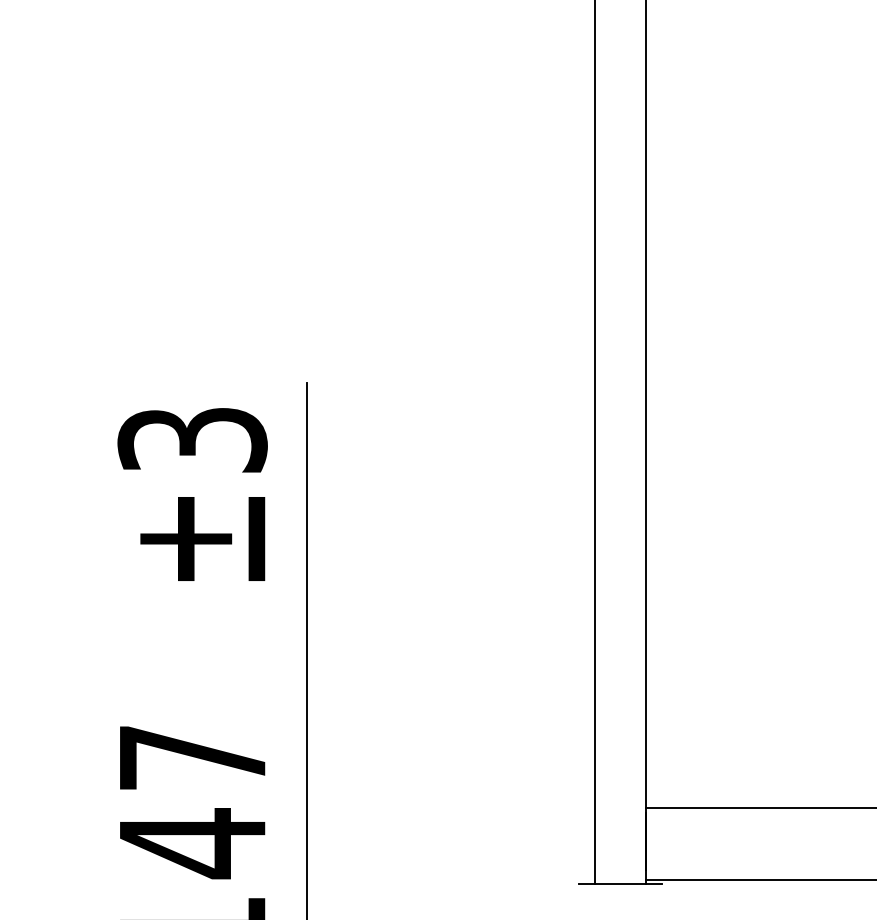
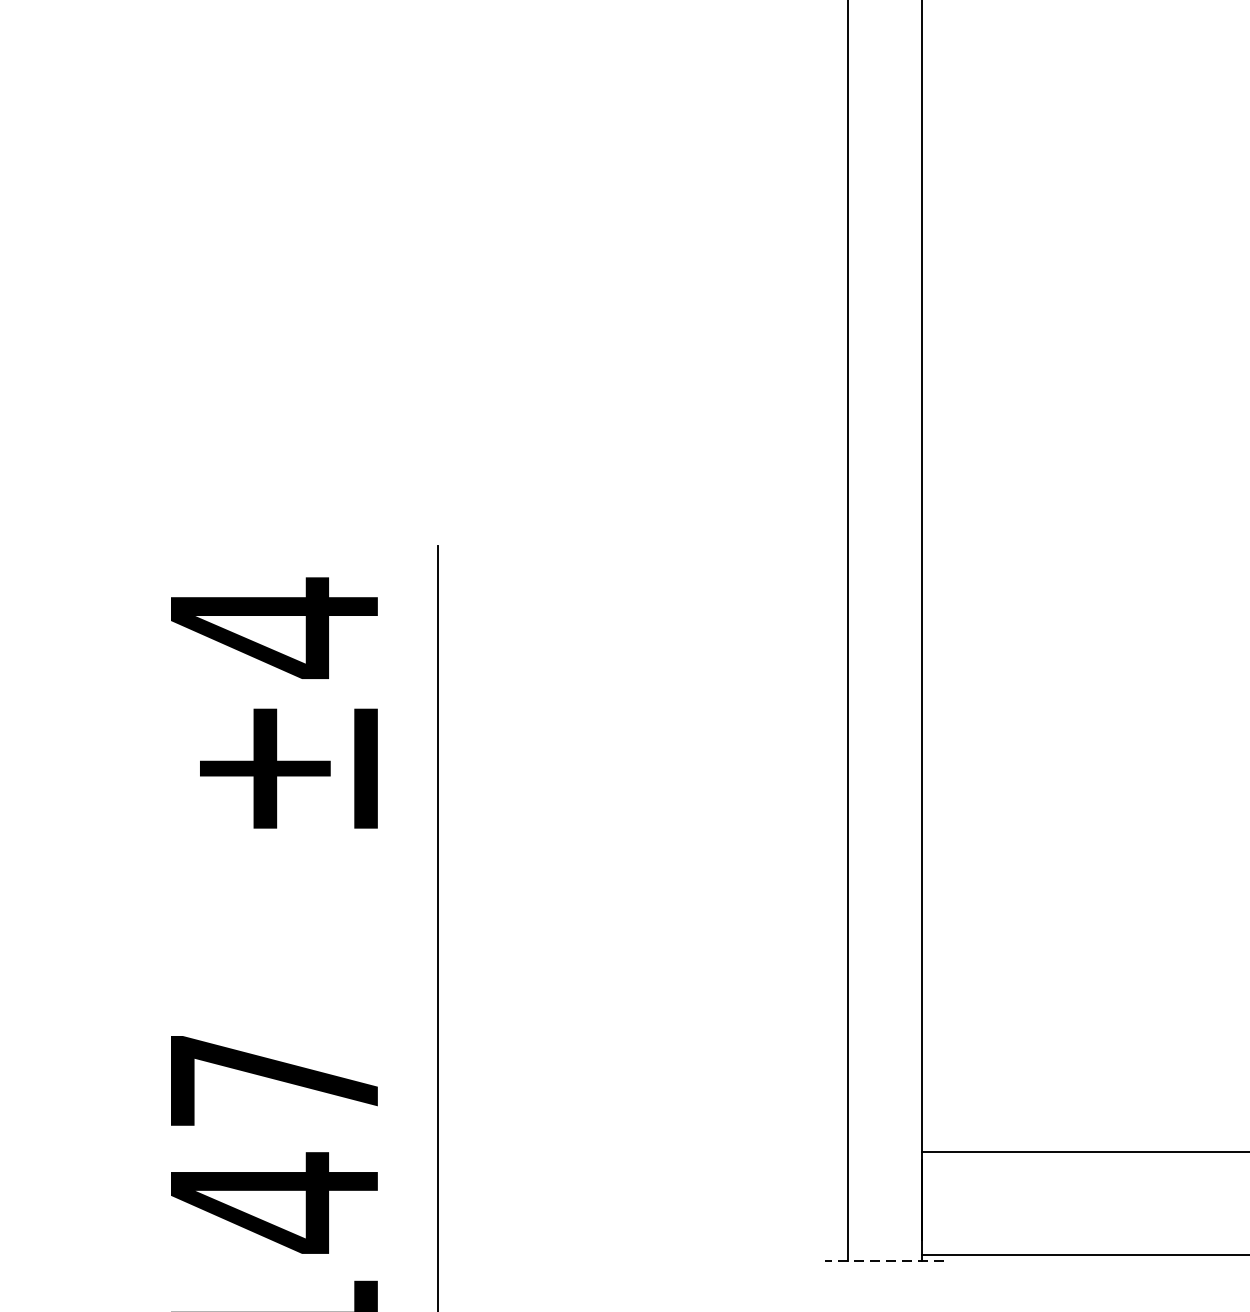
text: (192, 440) -> (274, 628), ±3 -> ±4
line: (620, 884) -> (884, 1261), solid -> dashed

